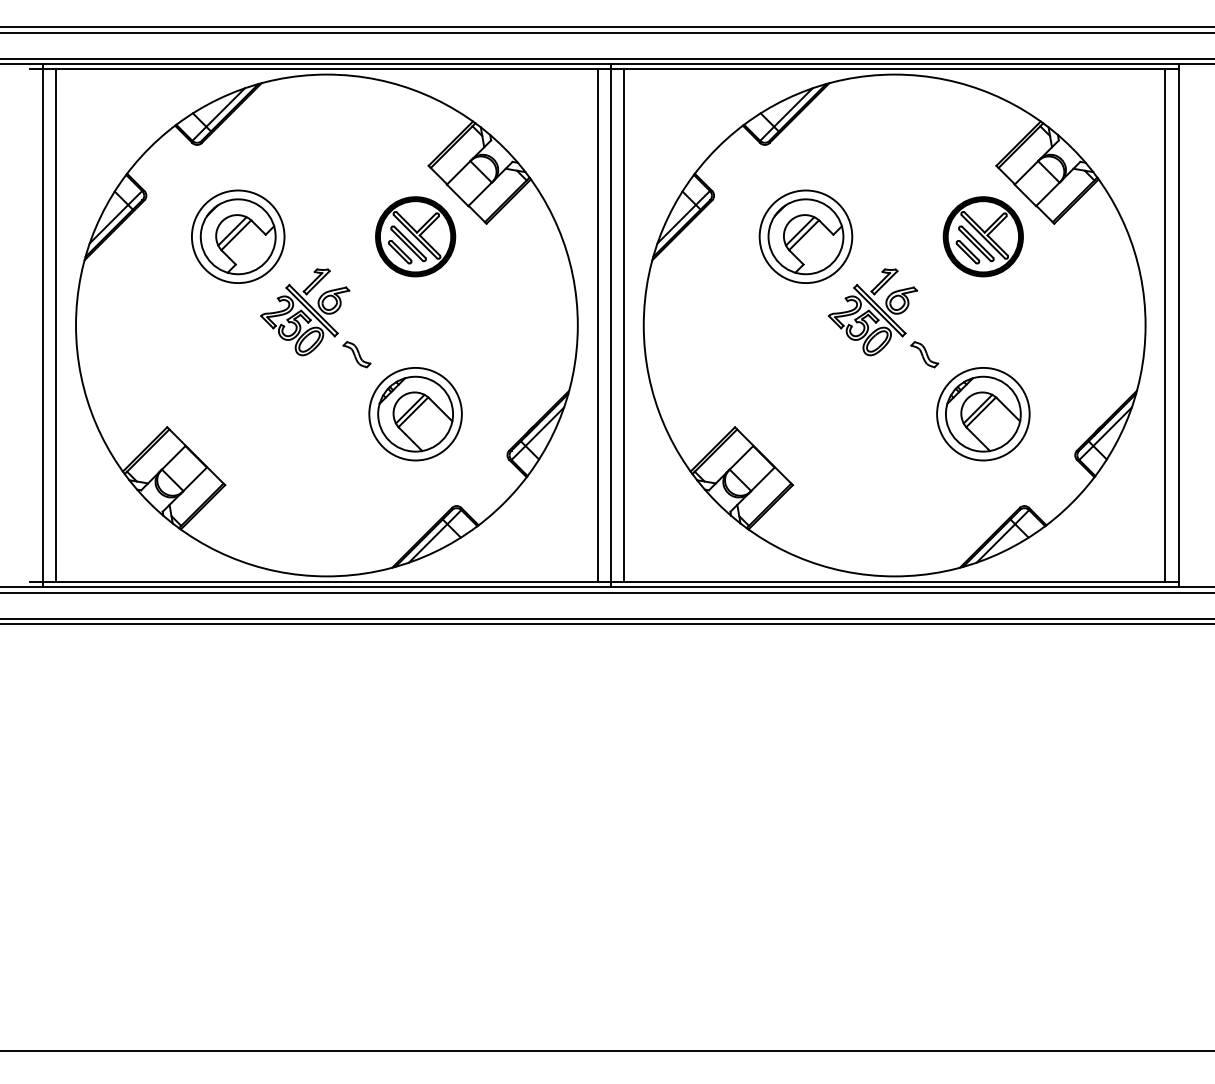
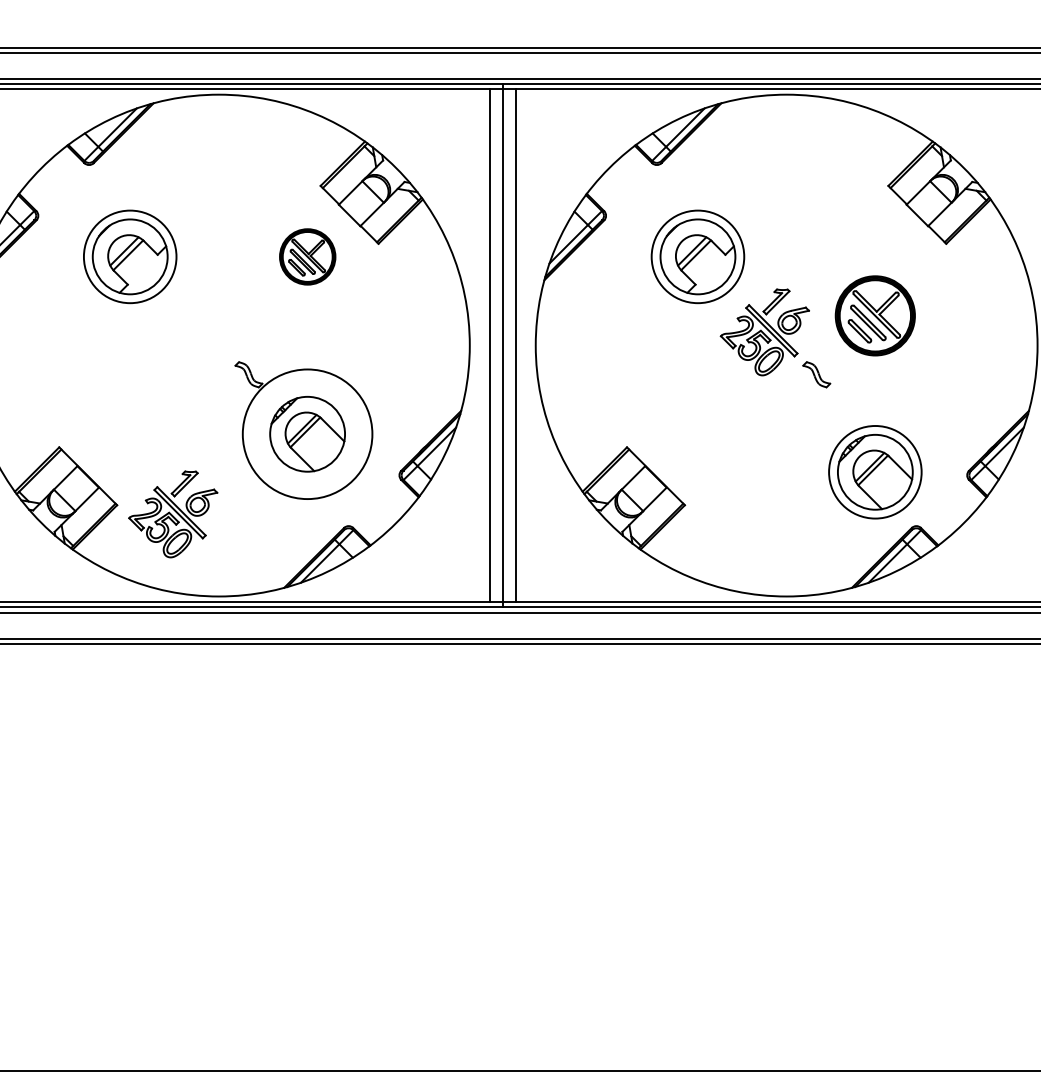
part: (415, 236) -> (307, 256), size x0.7
part: (982, 236) -> (874, 315), moved
part: (305, 312) -> (173, 514), moved
circle: (415, 413) -> (307, 433), size x1.4
part: (983, 414) -> (875, 472), moved

